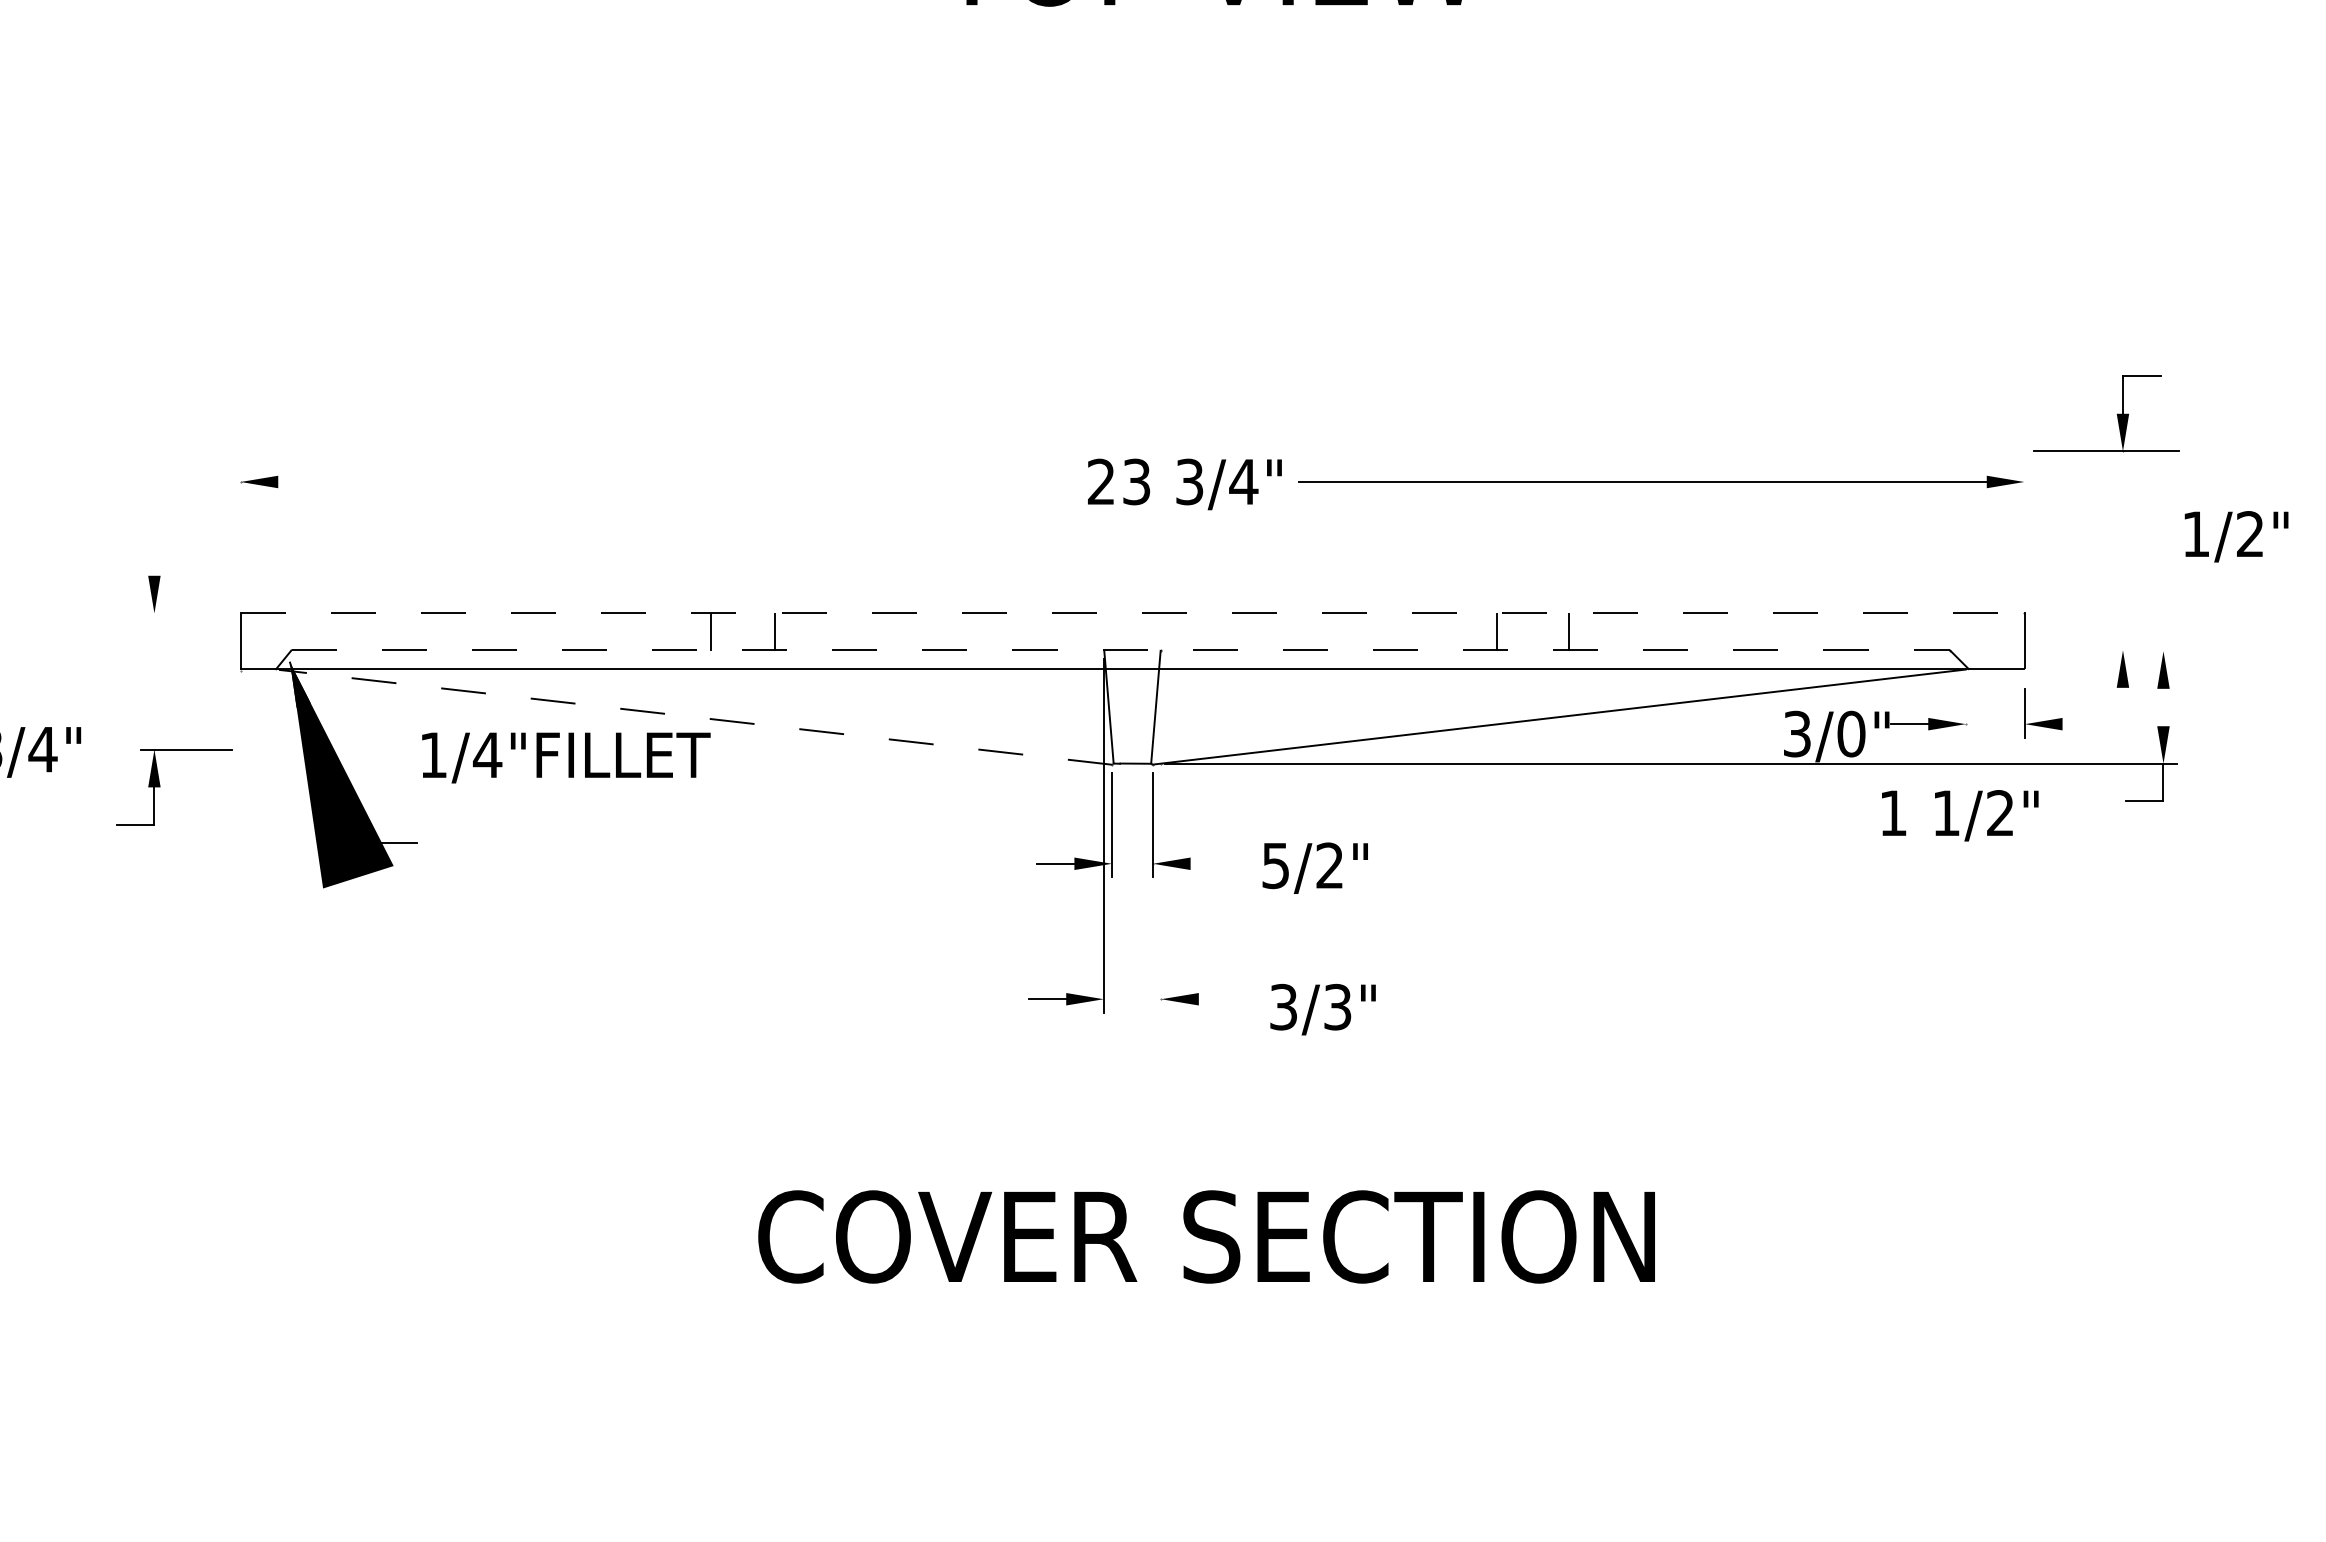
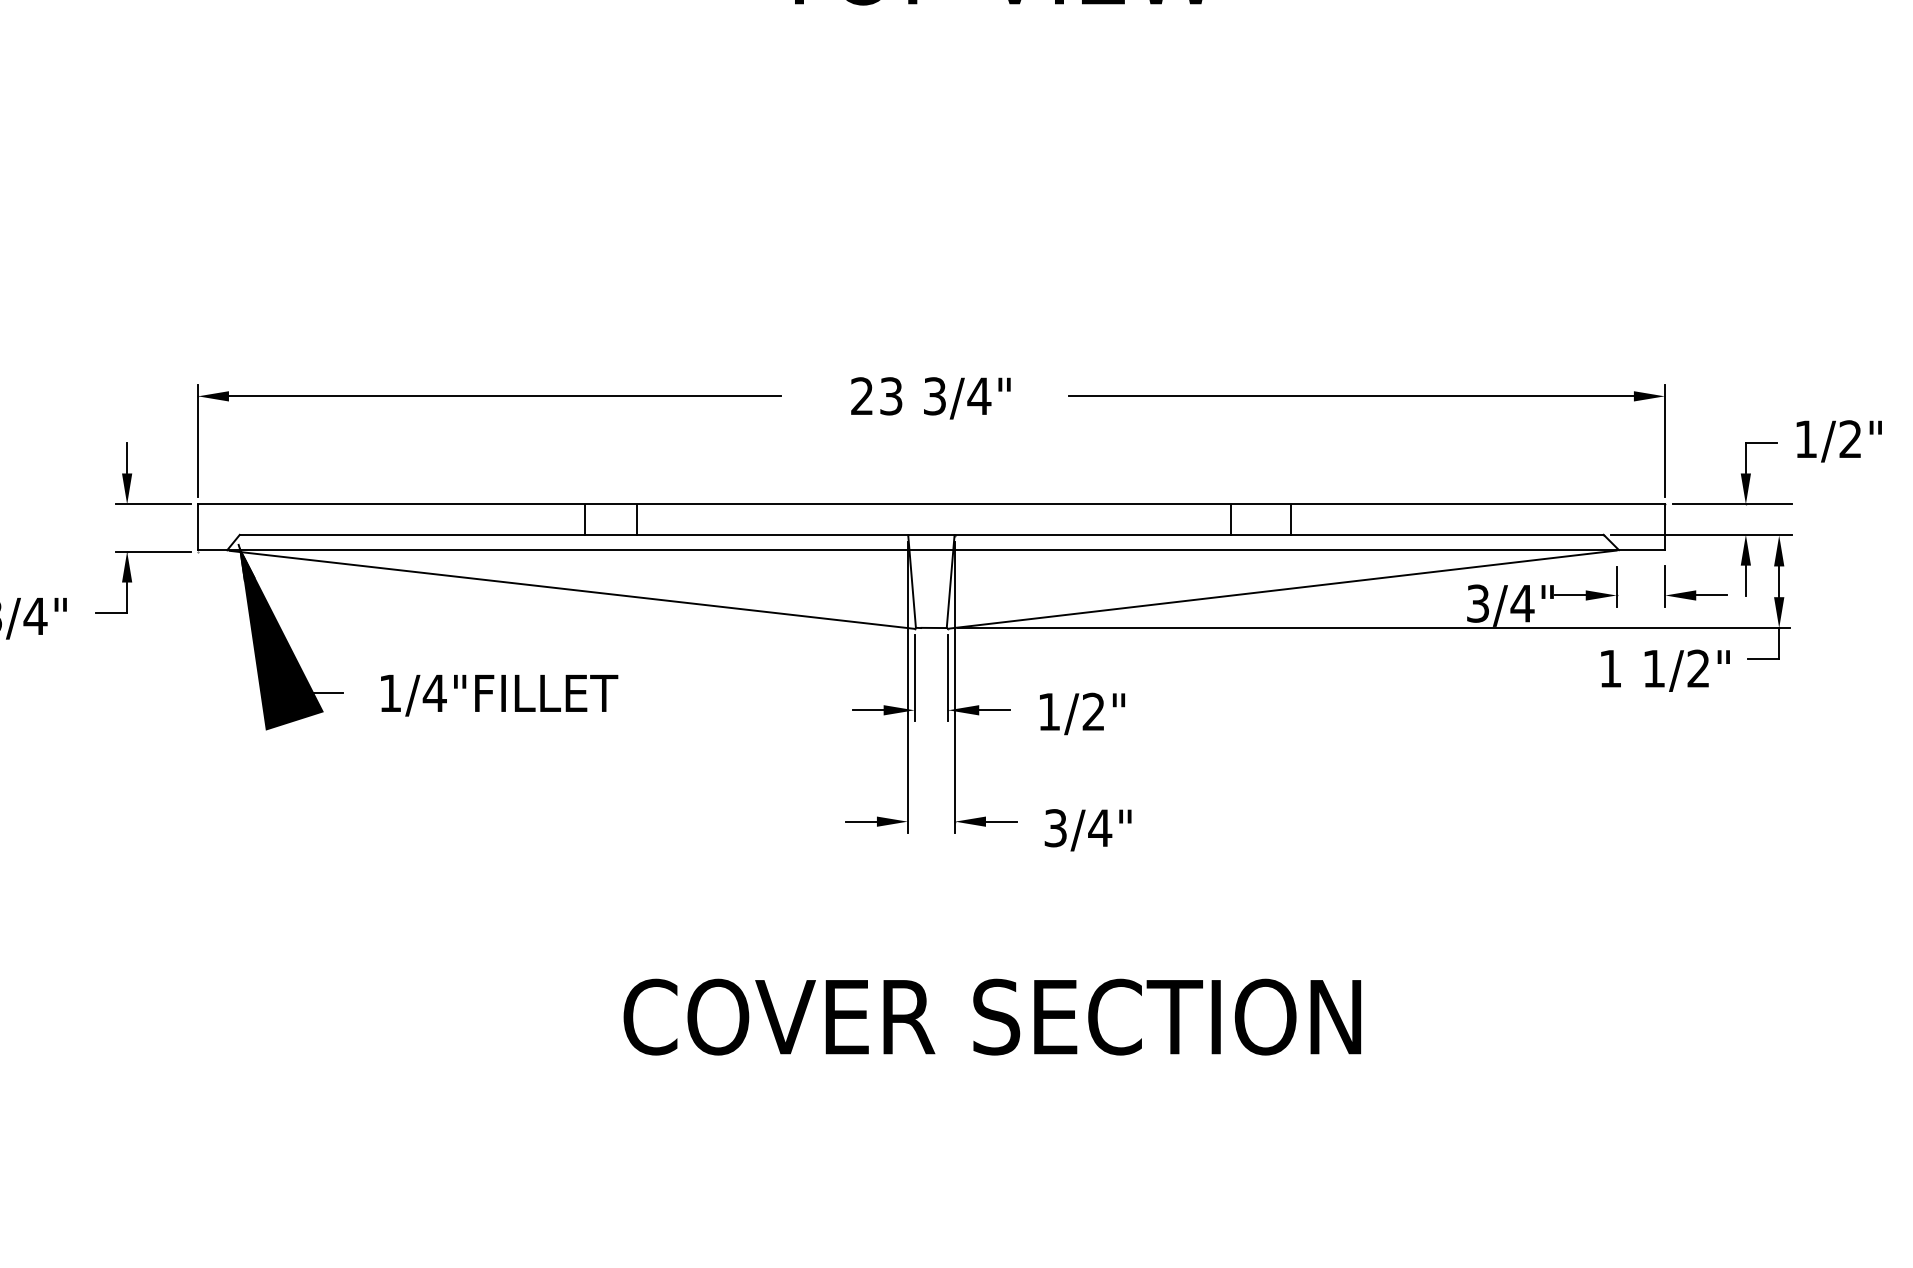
part: (2116, 414) -> (1740, 474), moved
line: (613, 482) -> (504, 396), added
text: (1184, 484) -> (930, 398), moved
line: (240, 535) -> (197, 440), added
line: (2024, 535) -> (1664, 440), added
line: (154, 556) -> (127, 457), added
line: (1132, 612) -> (931, 503), dashed -> solid
line: (186, 613) -> (153, 504), added
line: (1121, 650) -> (922, 534), dashed -> solid
line: (2068, 650) -> (1701, 534), added
line: (2122, 706) -> (1745, 580), added
line: (2163, 707) -> (1779, 581), added
line: (1965, 713) -> (1616, 586), added
line: (695, 717) -> (572, 590), dashed -> solid
line: (2081, 724) -> (1711, 595), added
text: (1851, 733) -> (1522, 603), 3/0" -> 3/4"
text: (566, 757) -> (499, 695), moved
part: (160, 787) -> (132, 582), moved
text: (1960, 815) -> (1665, 670), moved
line: (1161, 835) -> (955, 687), added
line: (1209, 863) -> (994, 710), added
text: (1275, 866) -> (1049, 712), 5/2" -> 1/2"
line: (1217, 999) -> (1001, 821), added
text: (1337, 1006) -> (1099, 827), 3/3" -> 3/4"

